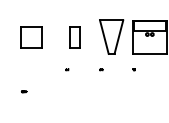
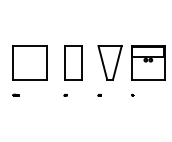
part: (31, 36) -> (29, 62), size x1.67
part: (75, 36) -> (73, 62), size x1.67
part: (24, 90) -> (15, 94), moved

